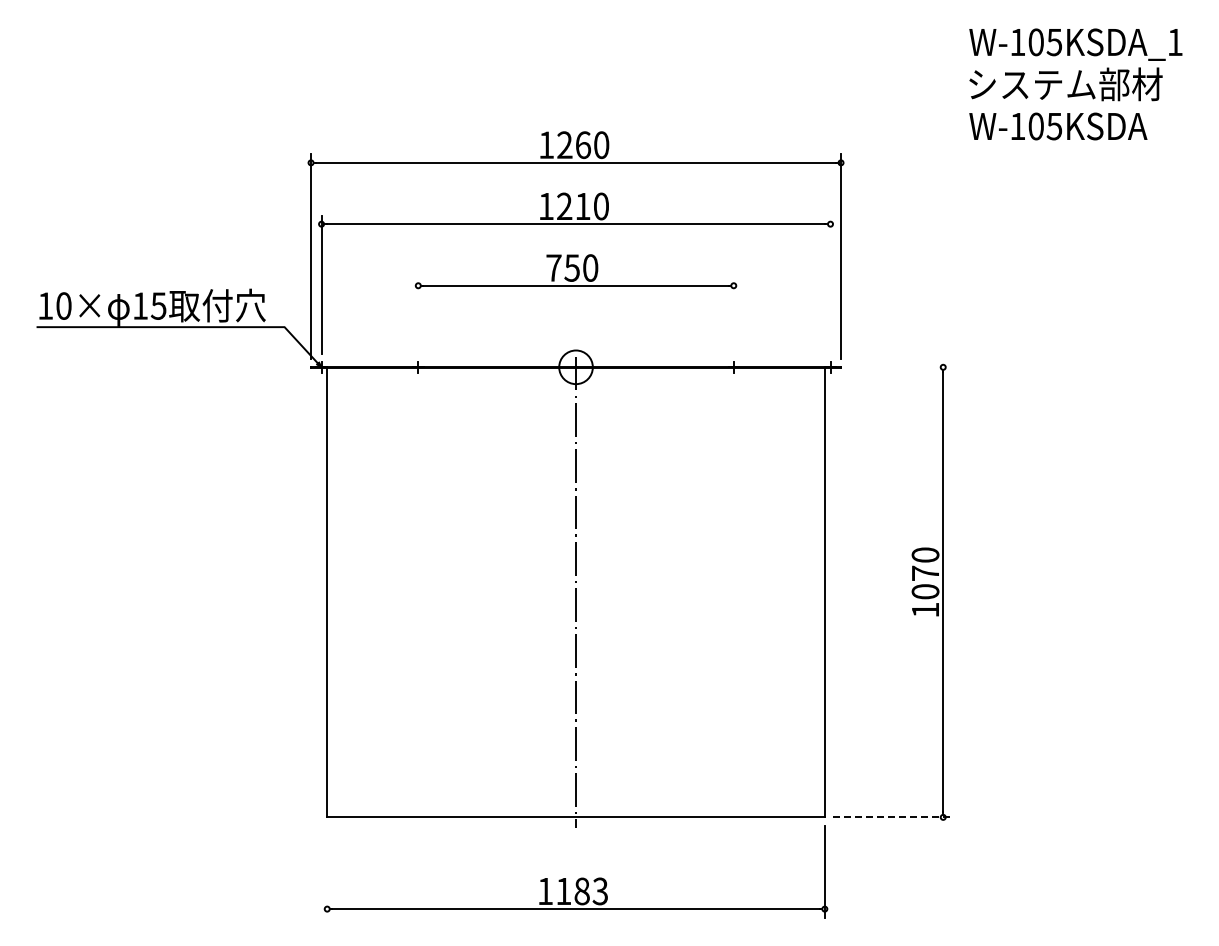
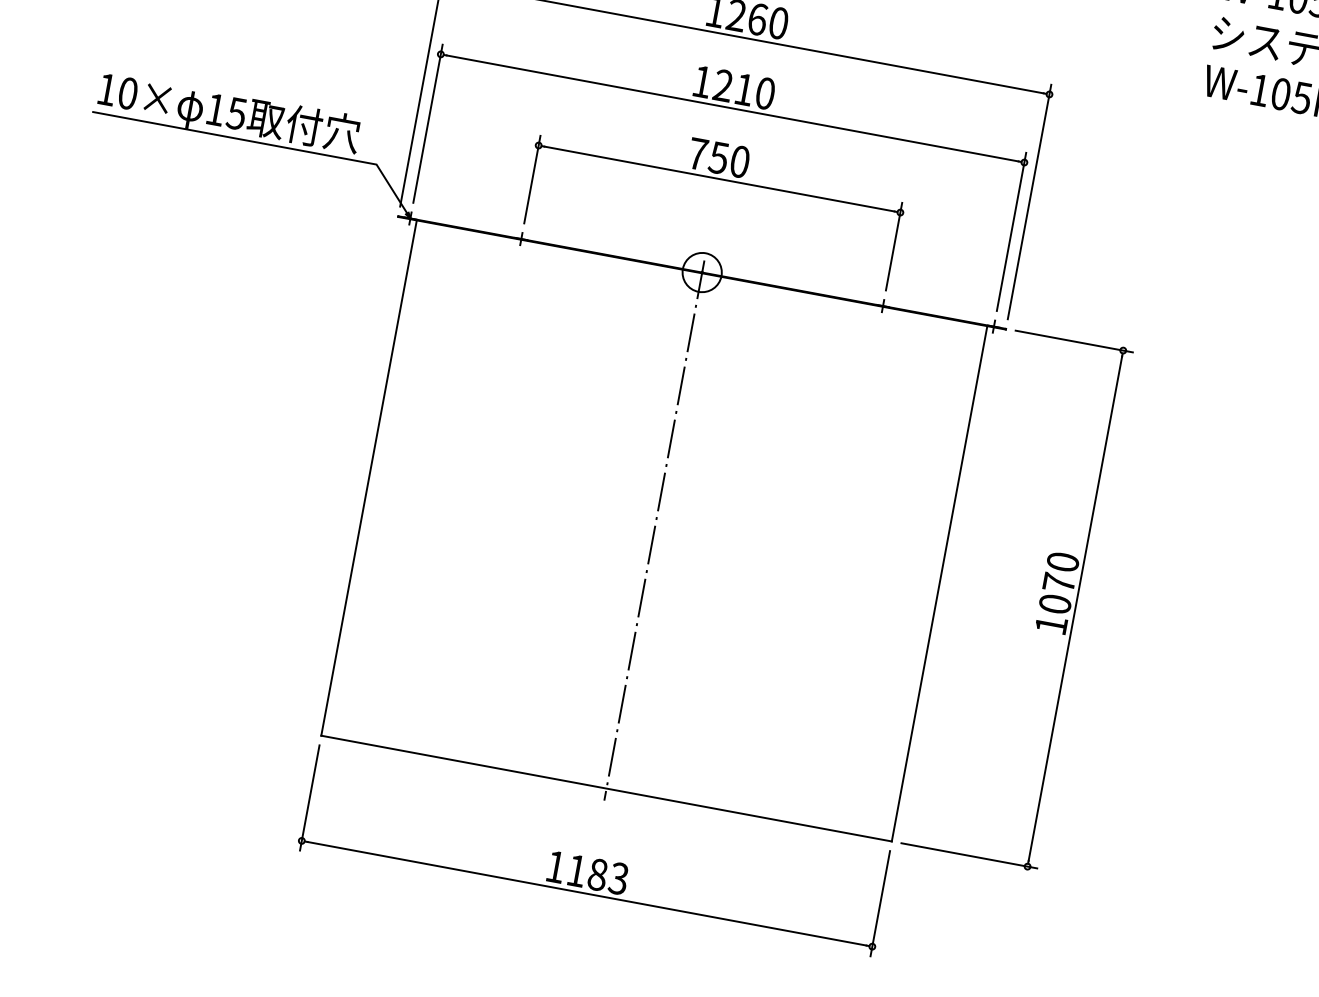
line: (830, 284) -> (1011, 231), added
line: (418, 315) -> (532, 179), added
line: (733, 315) -> (893, 246), added
line: (900, 367) -> (1074, 341), added
line: (892, 817) -> (969, 855), dashed -> solid
line: (327, 871) -> (310, 797), added

